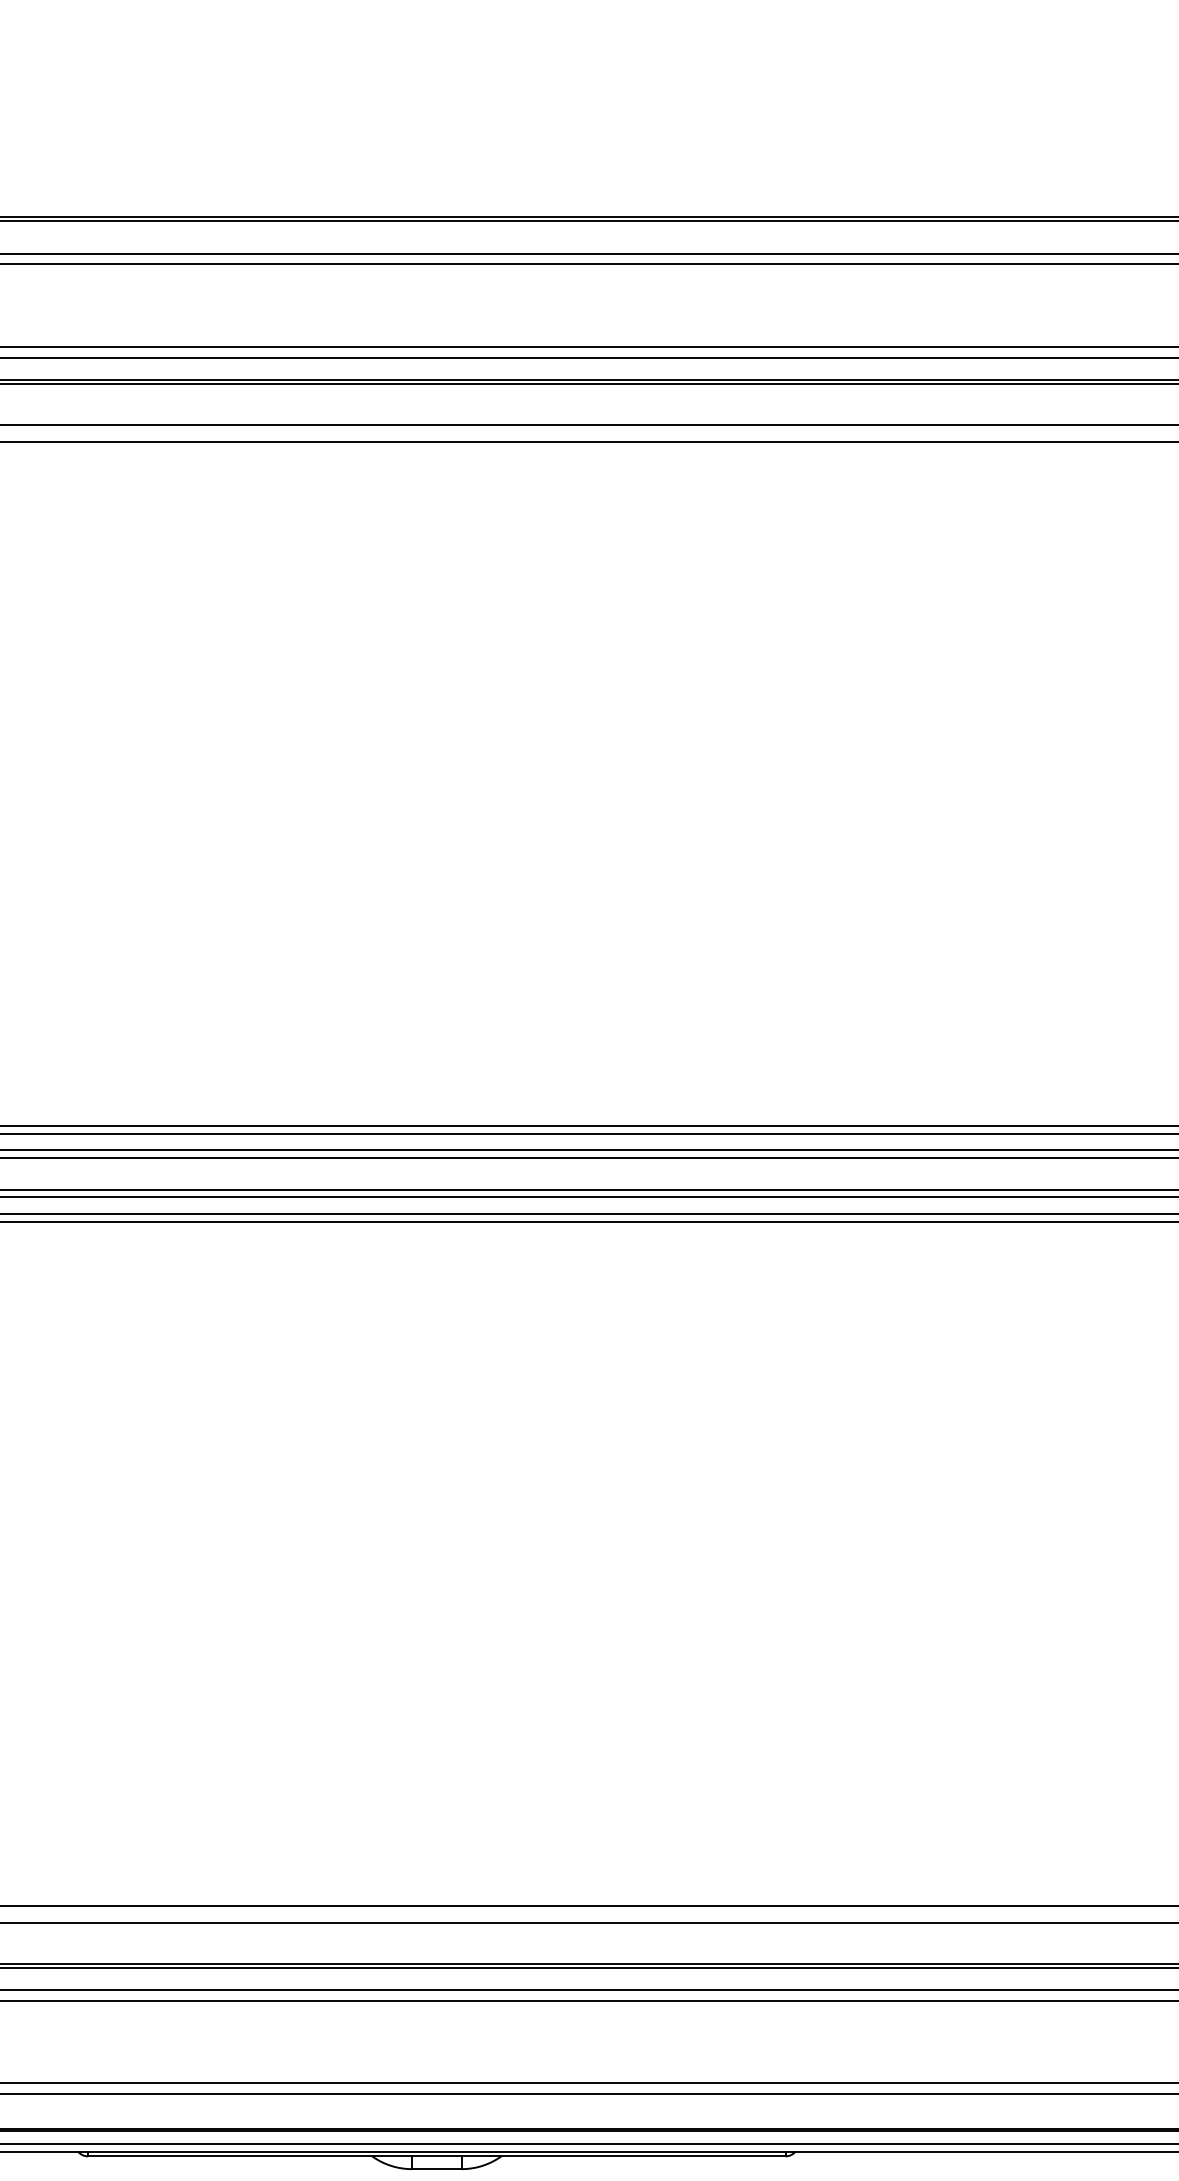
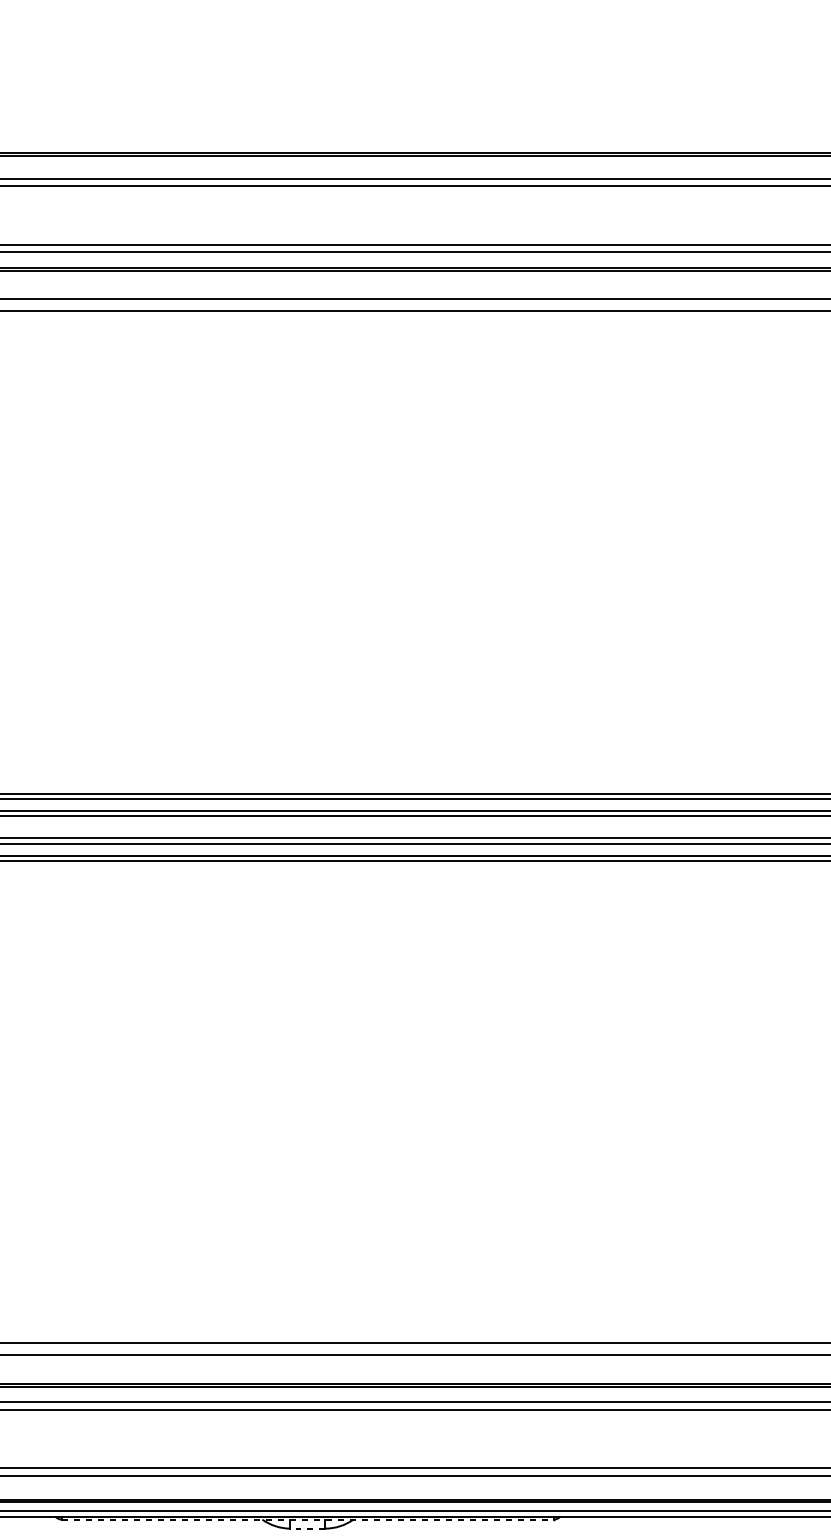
line: (436, 2156) -> (307, 1519), solid -> dashed
line: (436, 2169) -> (307, 1528), solid -> dashed

